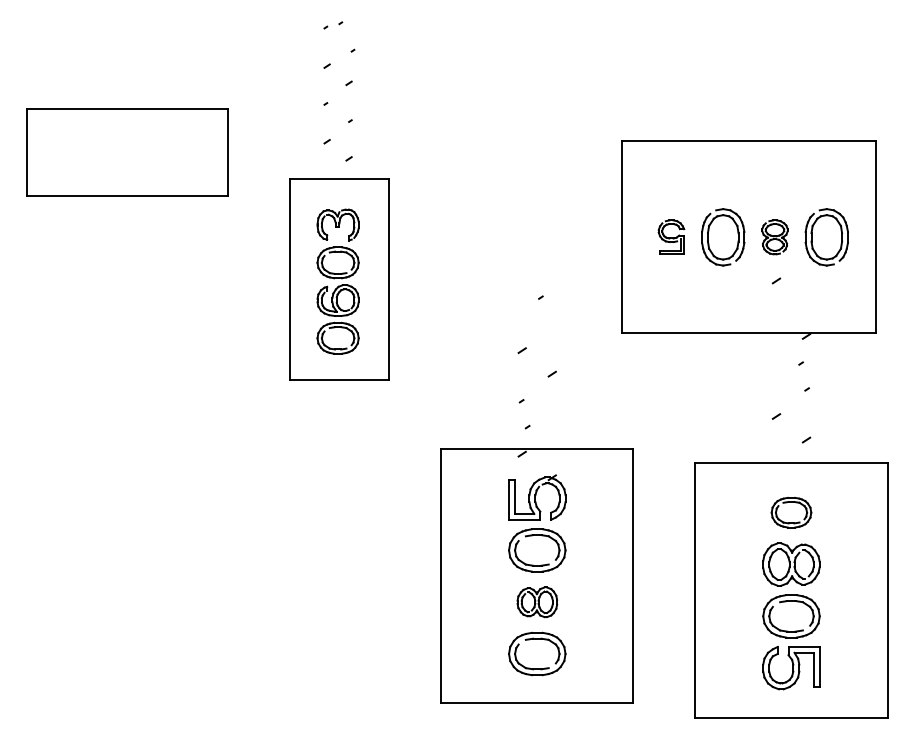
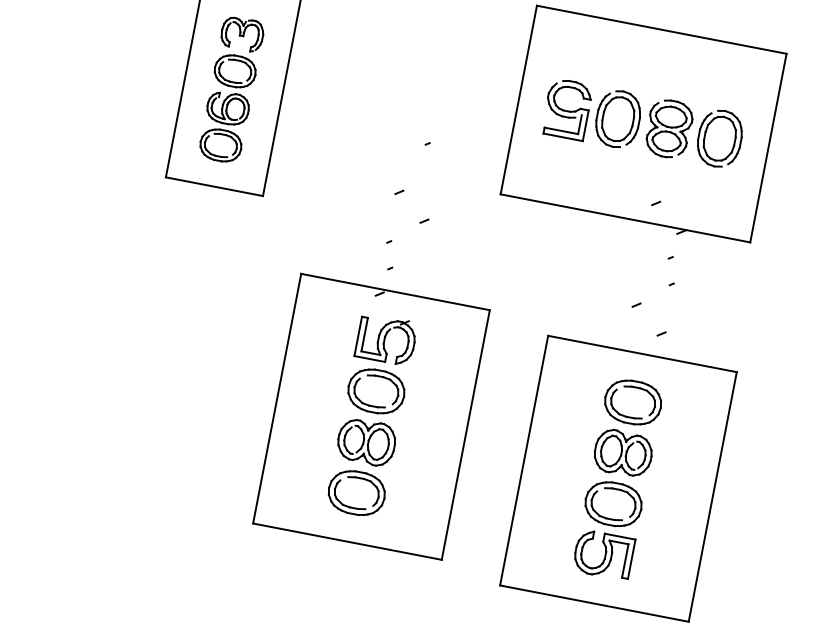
part: (671, 237) -> (567, 109), size x1.67
part: (774, 237) -> (668, 128), size x1.67
line: (776, 280) -> (656, 203), moved
part: (791, 512) -> (633, 402), size x1.43
part: (537, 602) -> (366, 442), size x1.43

